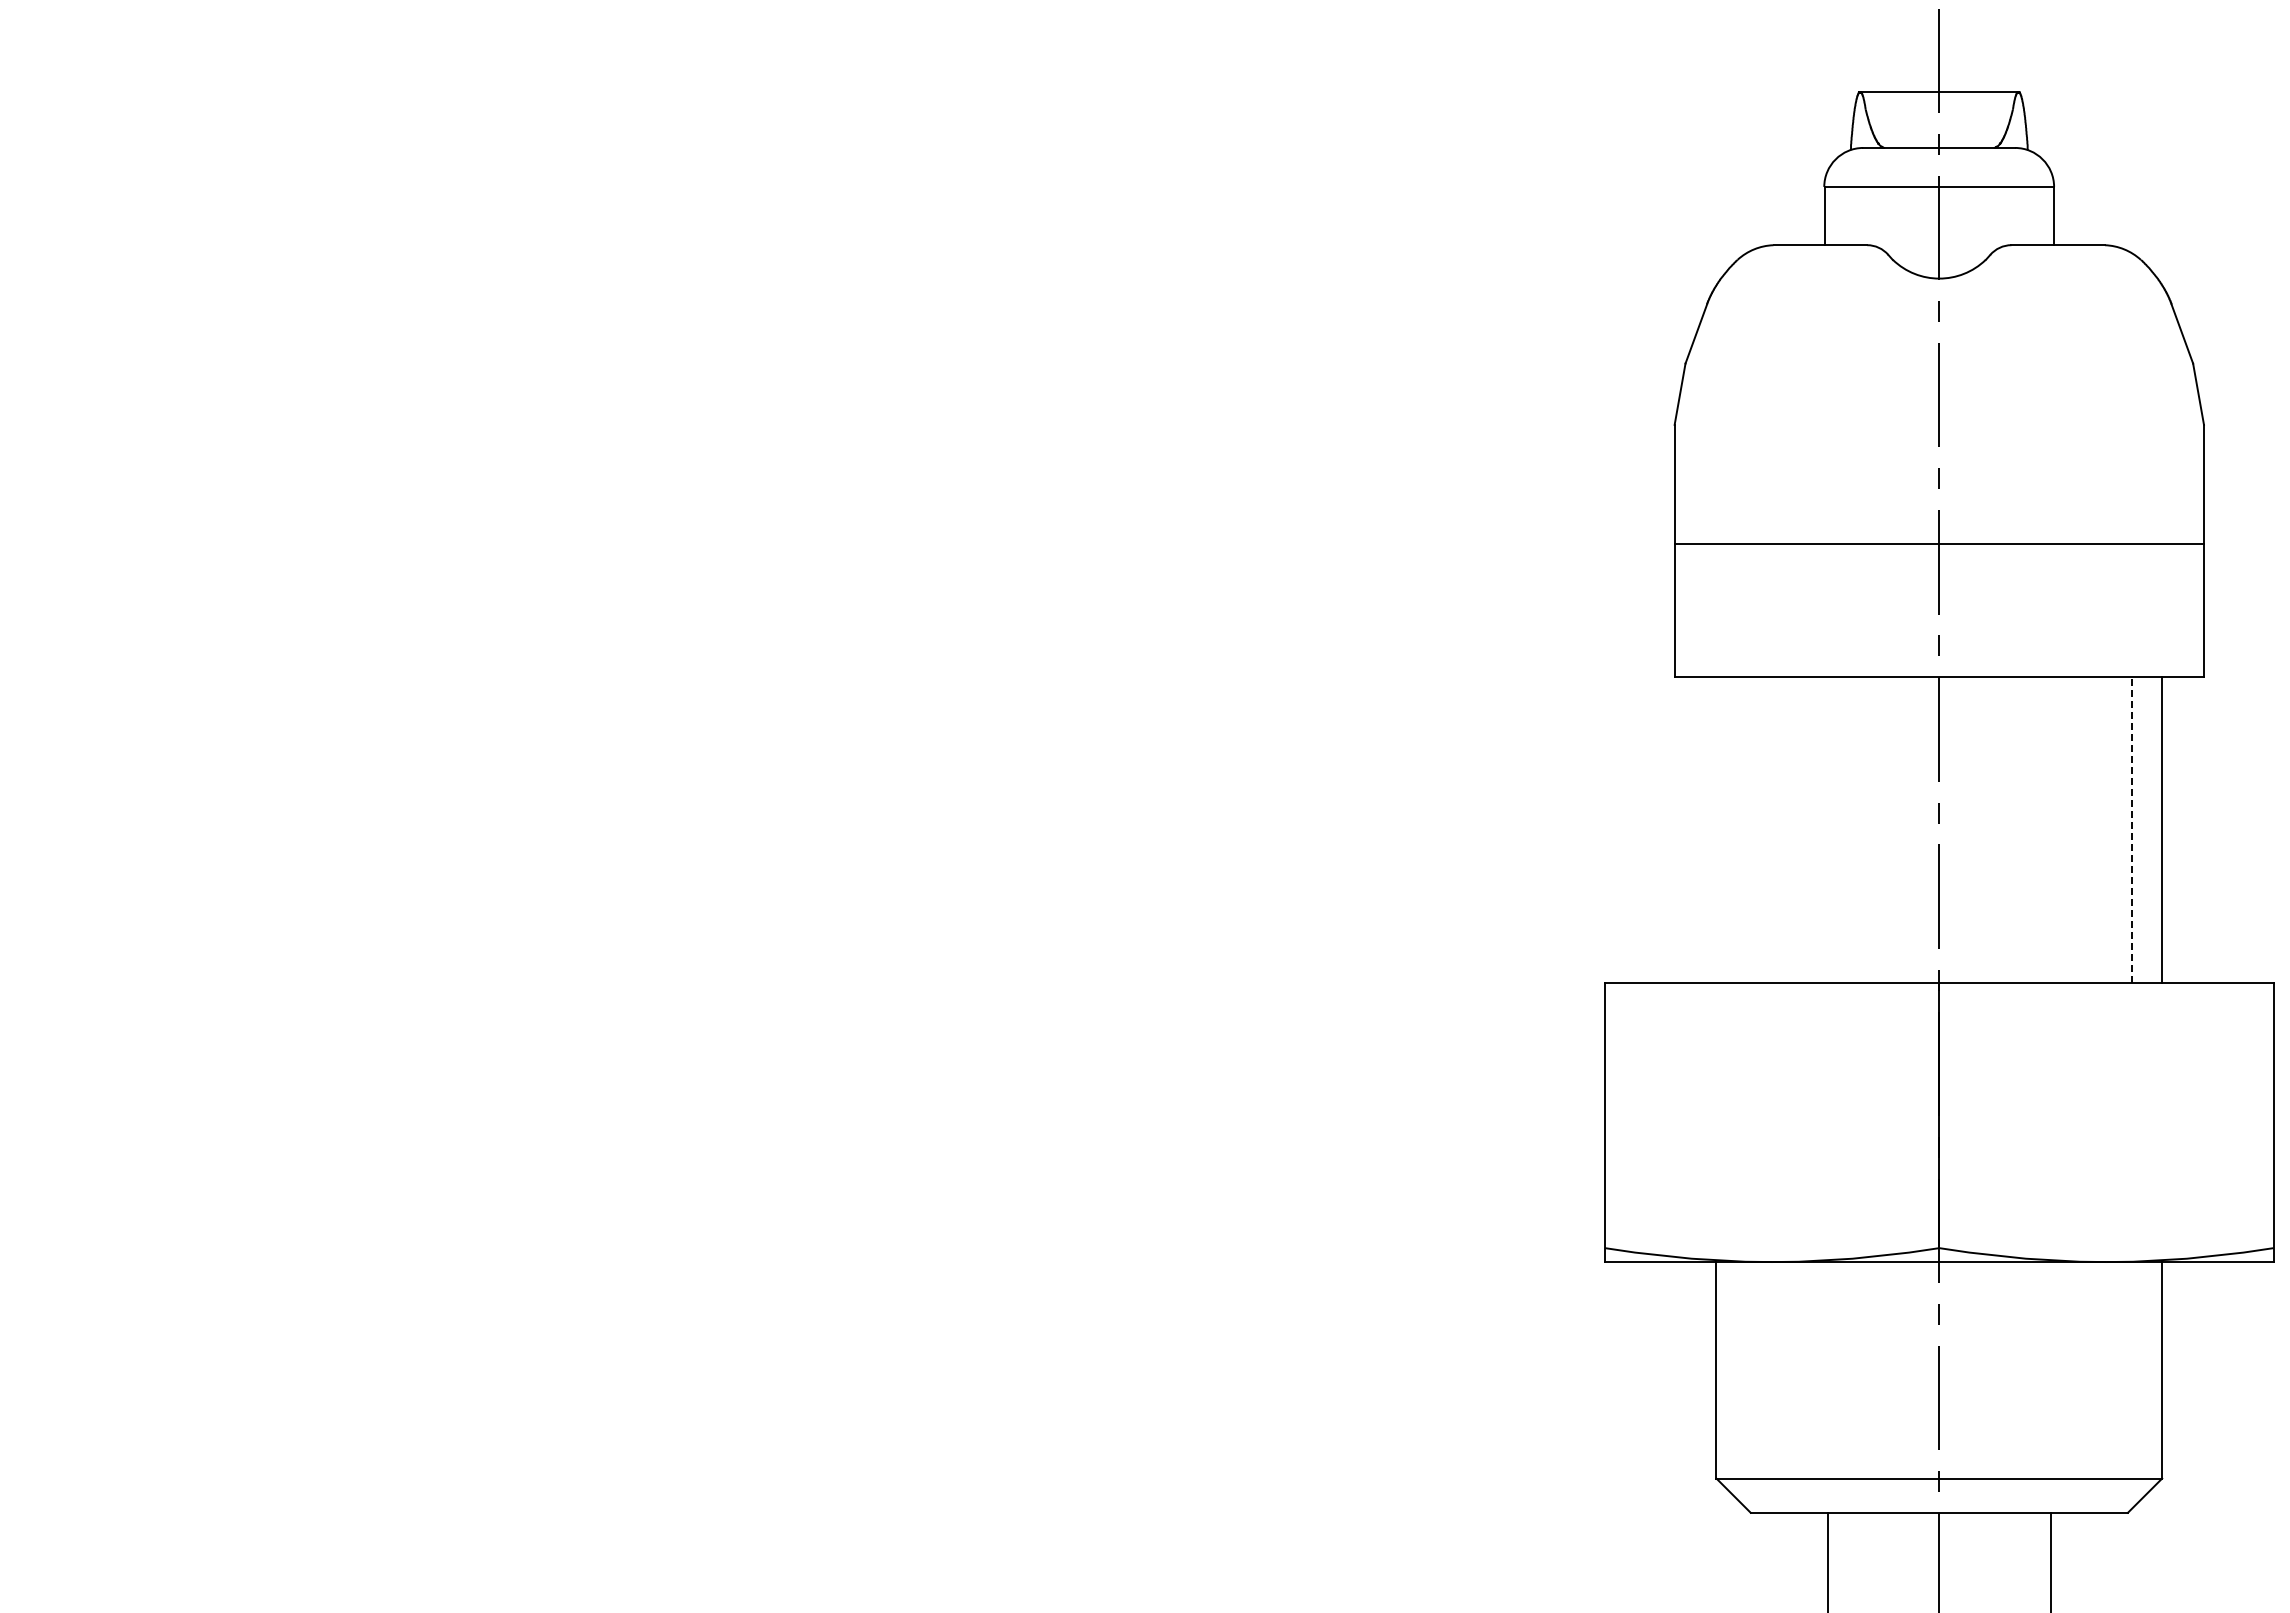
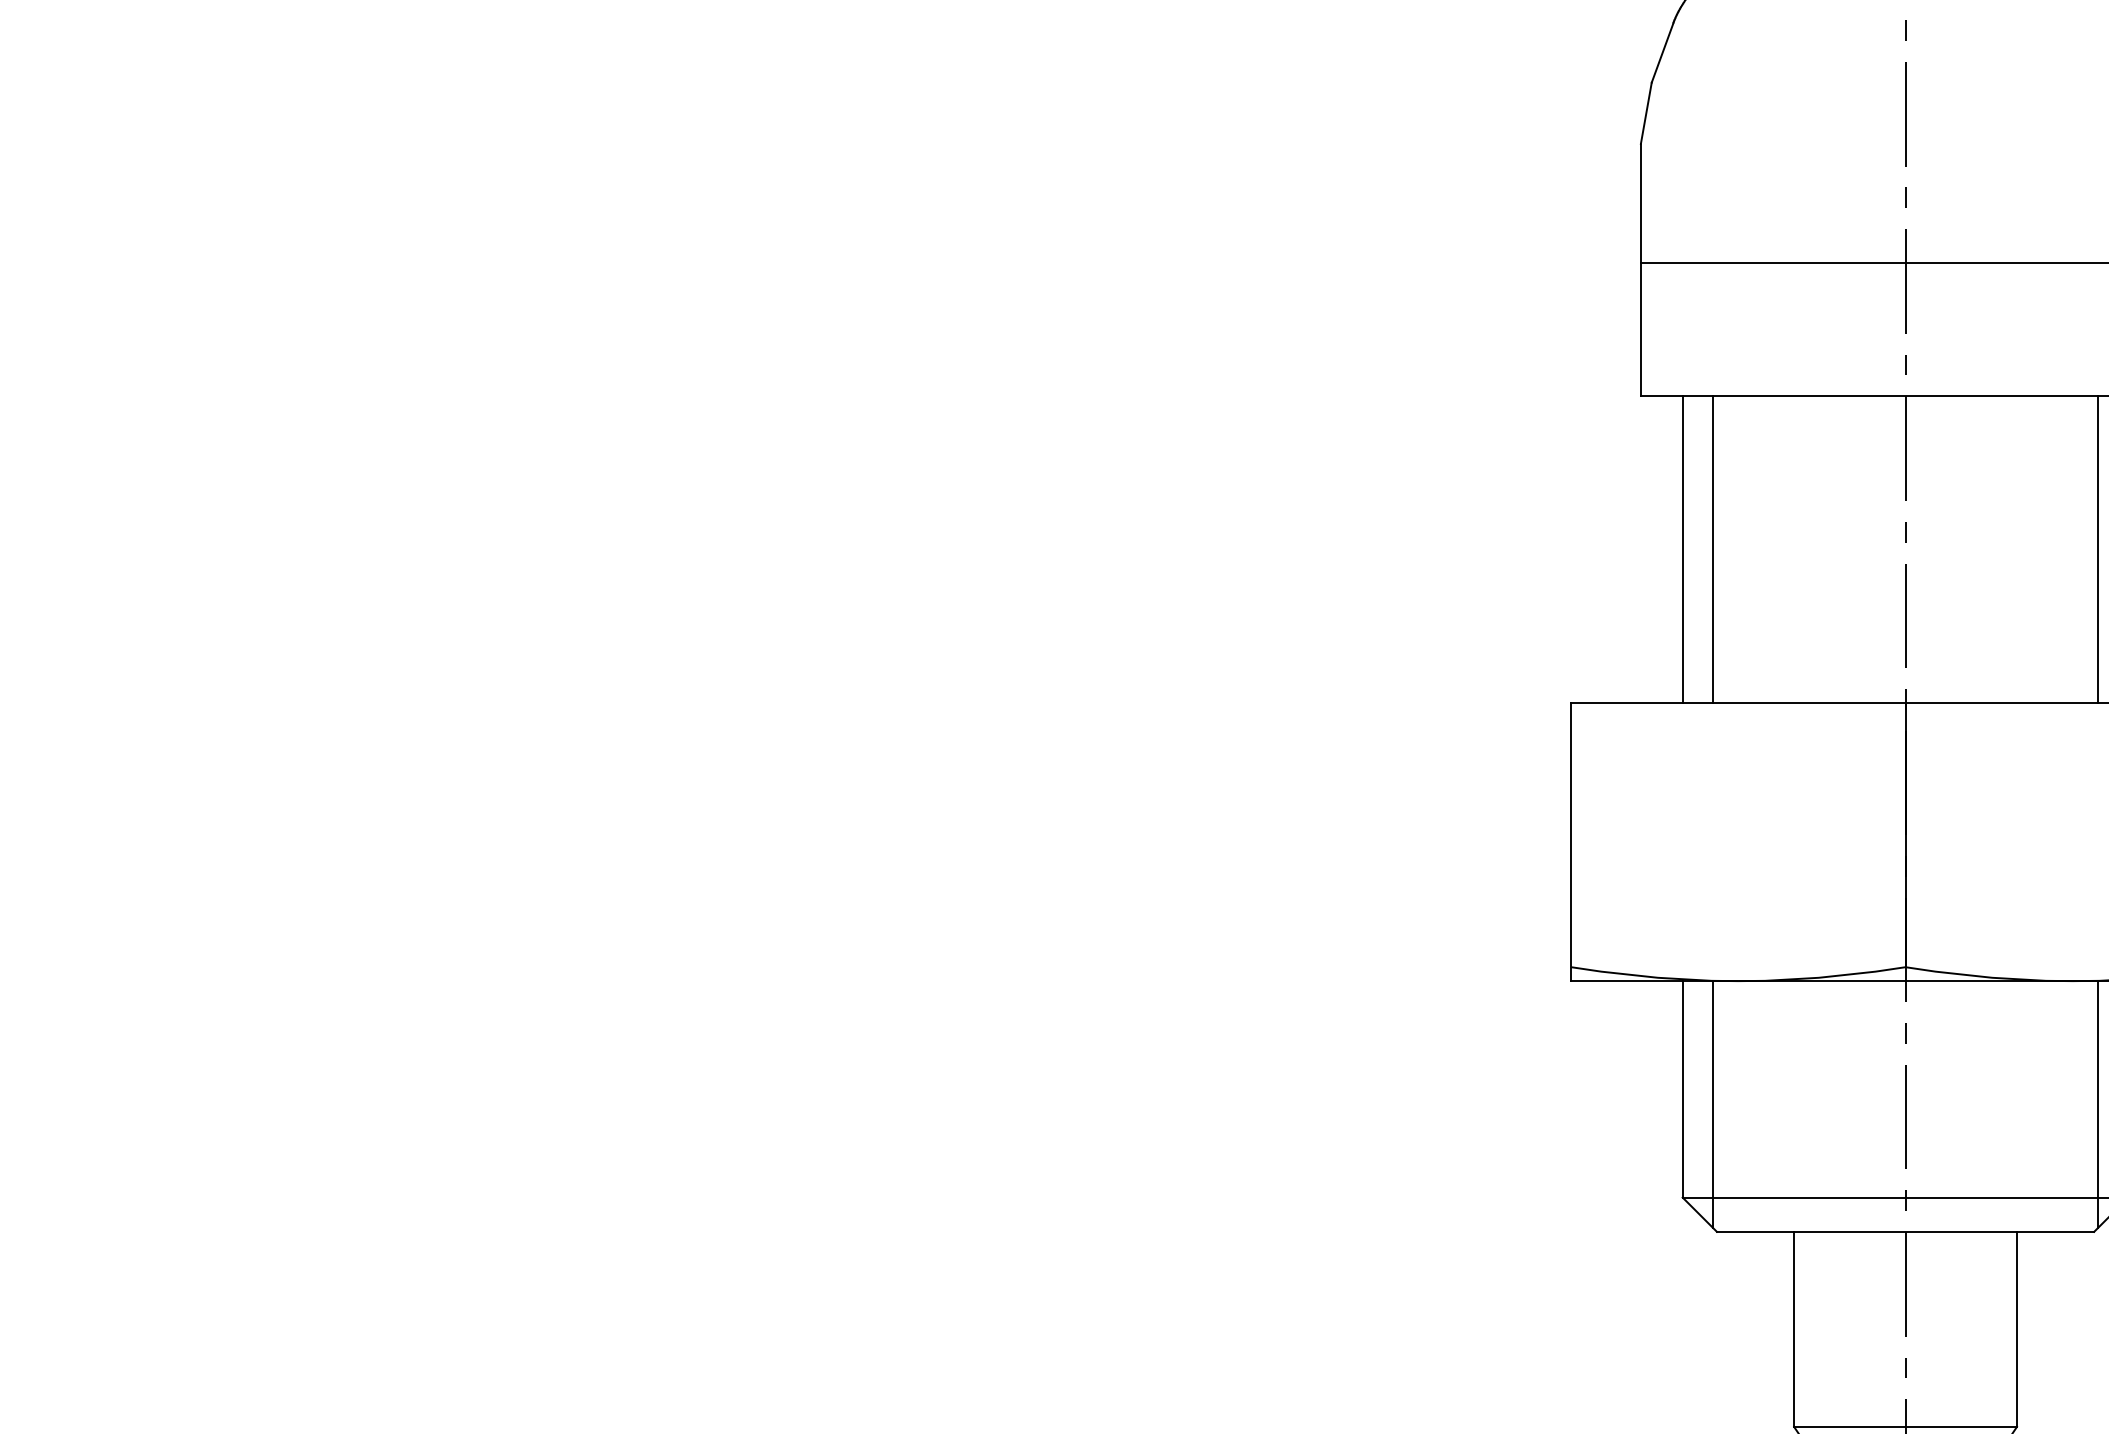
line: (2132, 829) -> (2098, 548), dashed -> solid
line: (1716, 830) -> (1682, 549), added
line: (1746, 830) -> (1712, 549), added
line: (1746, 1385) -> (1712, 1104), added
line: (2132, 1385) -> (2098, 1104), added

